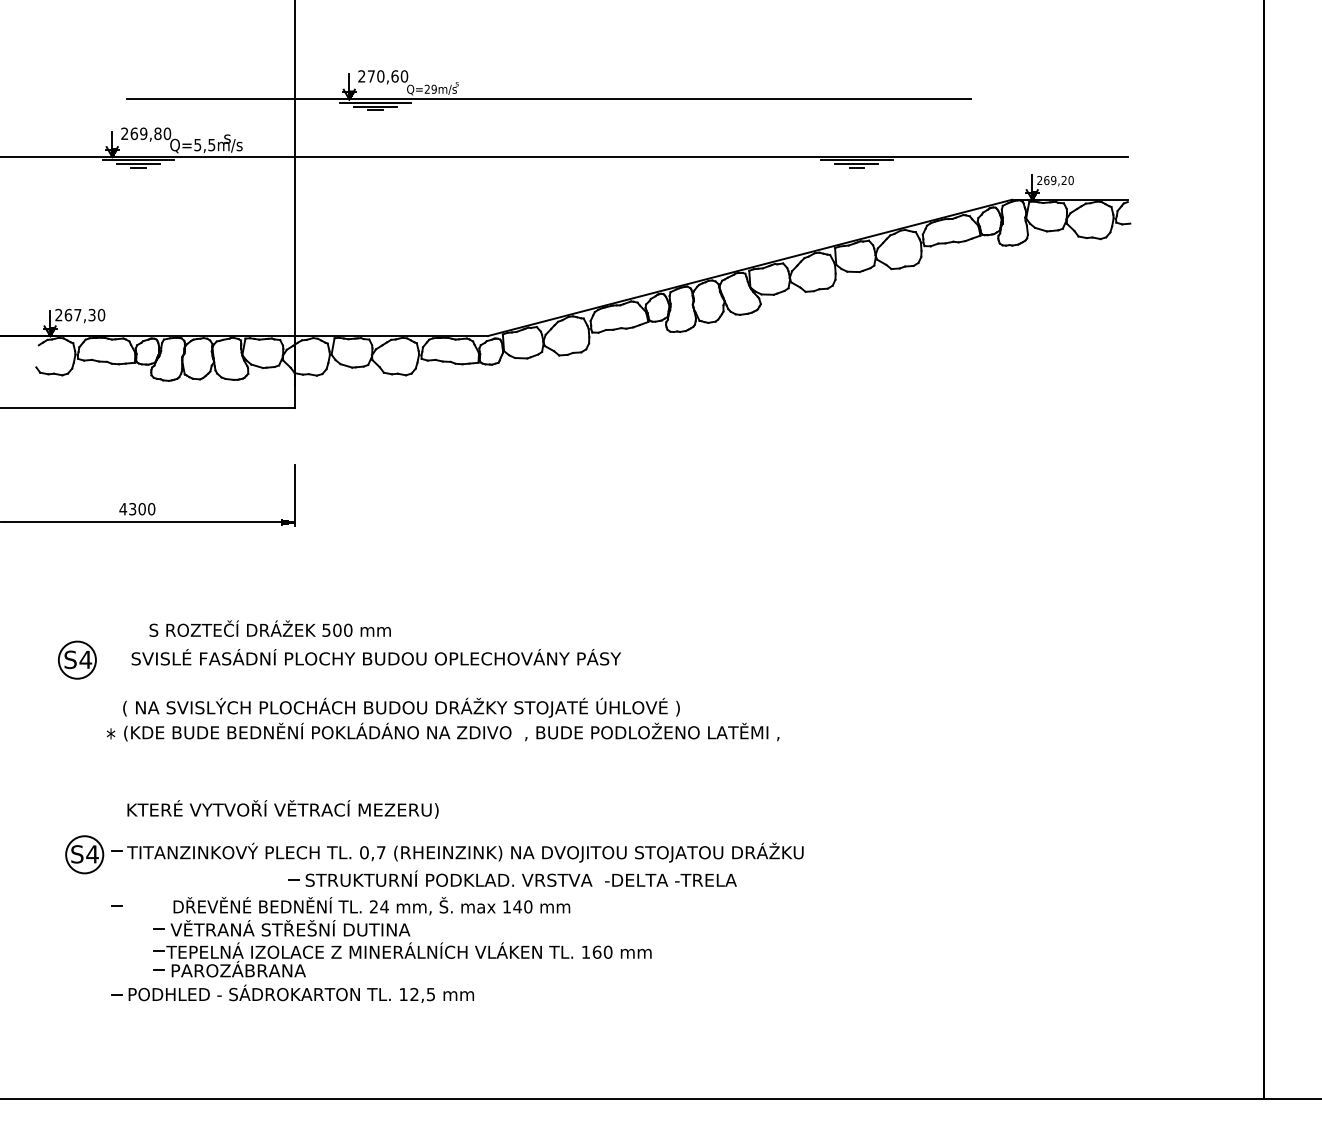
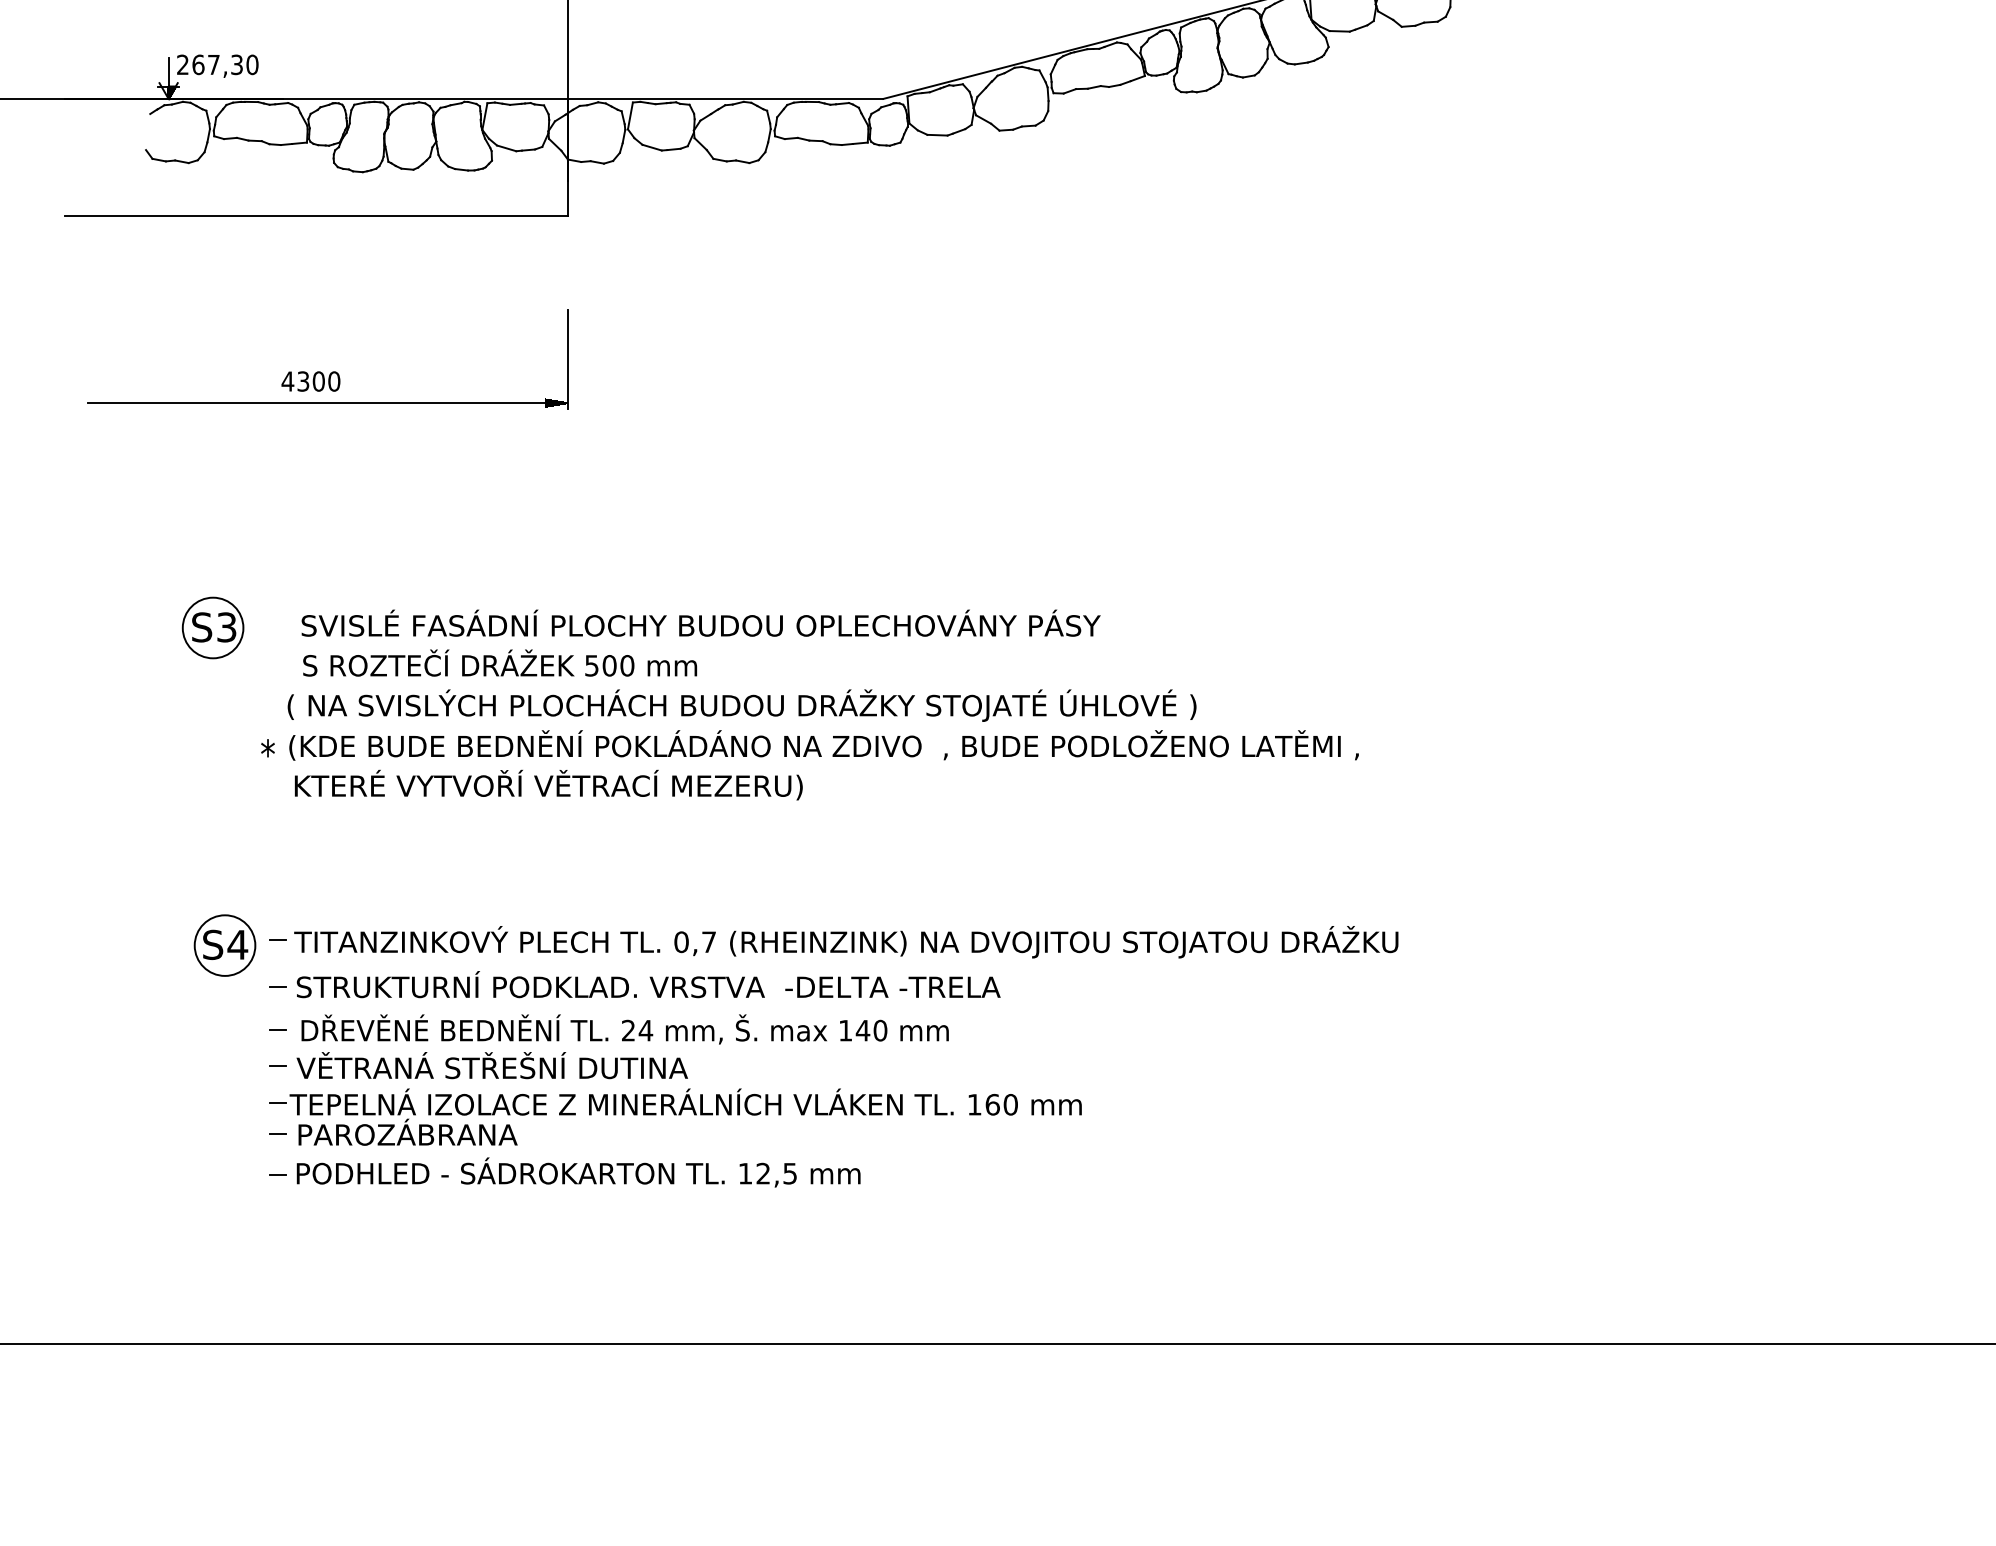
text: (269, 628) -> (498, 662), moved
text: (85, 659) -> (226, 626), S4 -> S3
text: (282, 809) -> (547, 785), moved
part: (512, 878) -> (634, 984), moved
part: (402, 937) -> (675, 1080), moved

